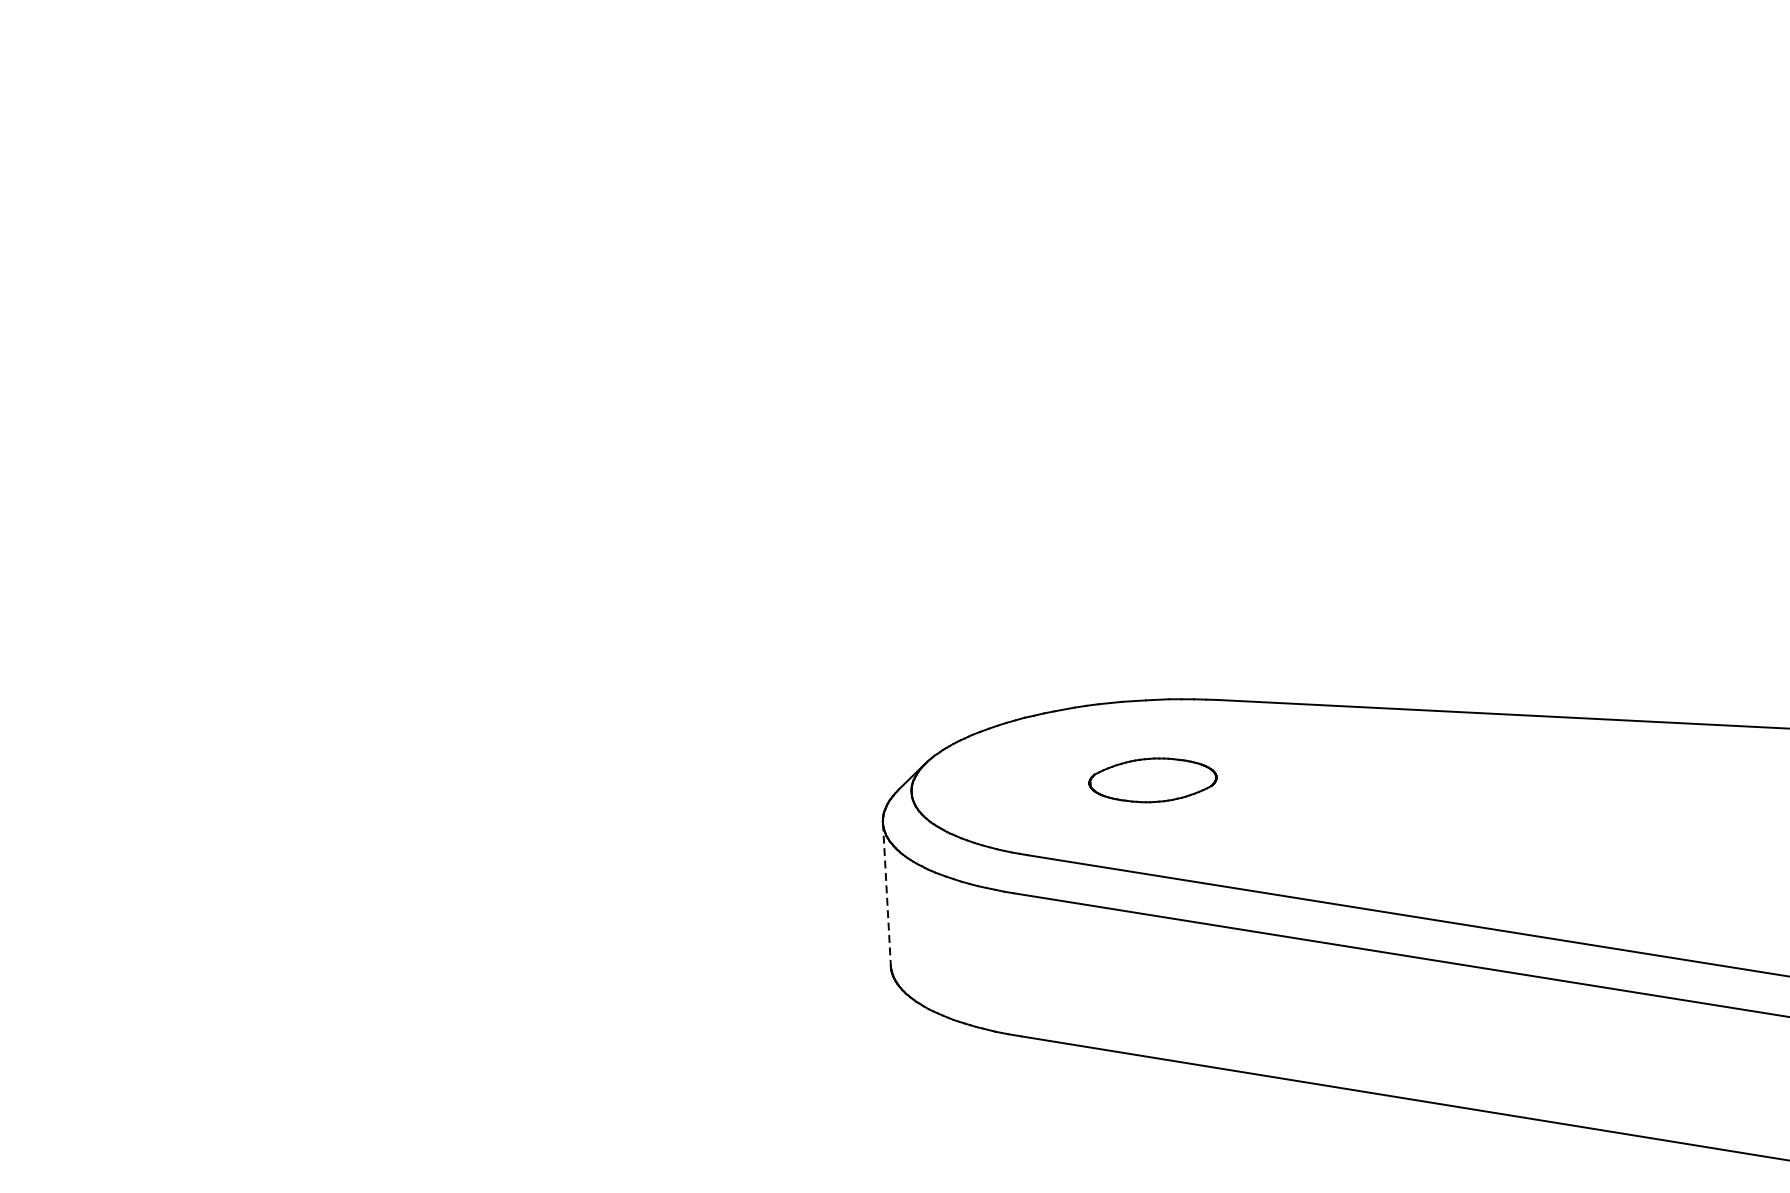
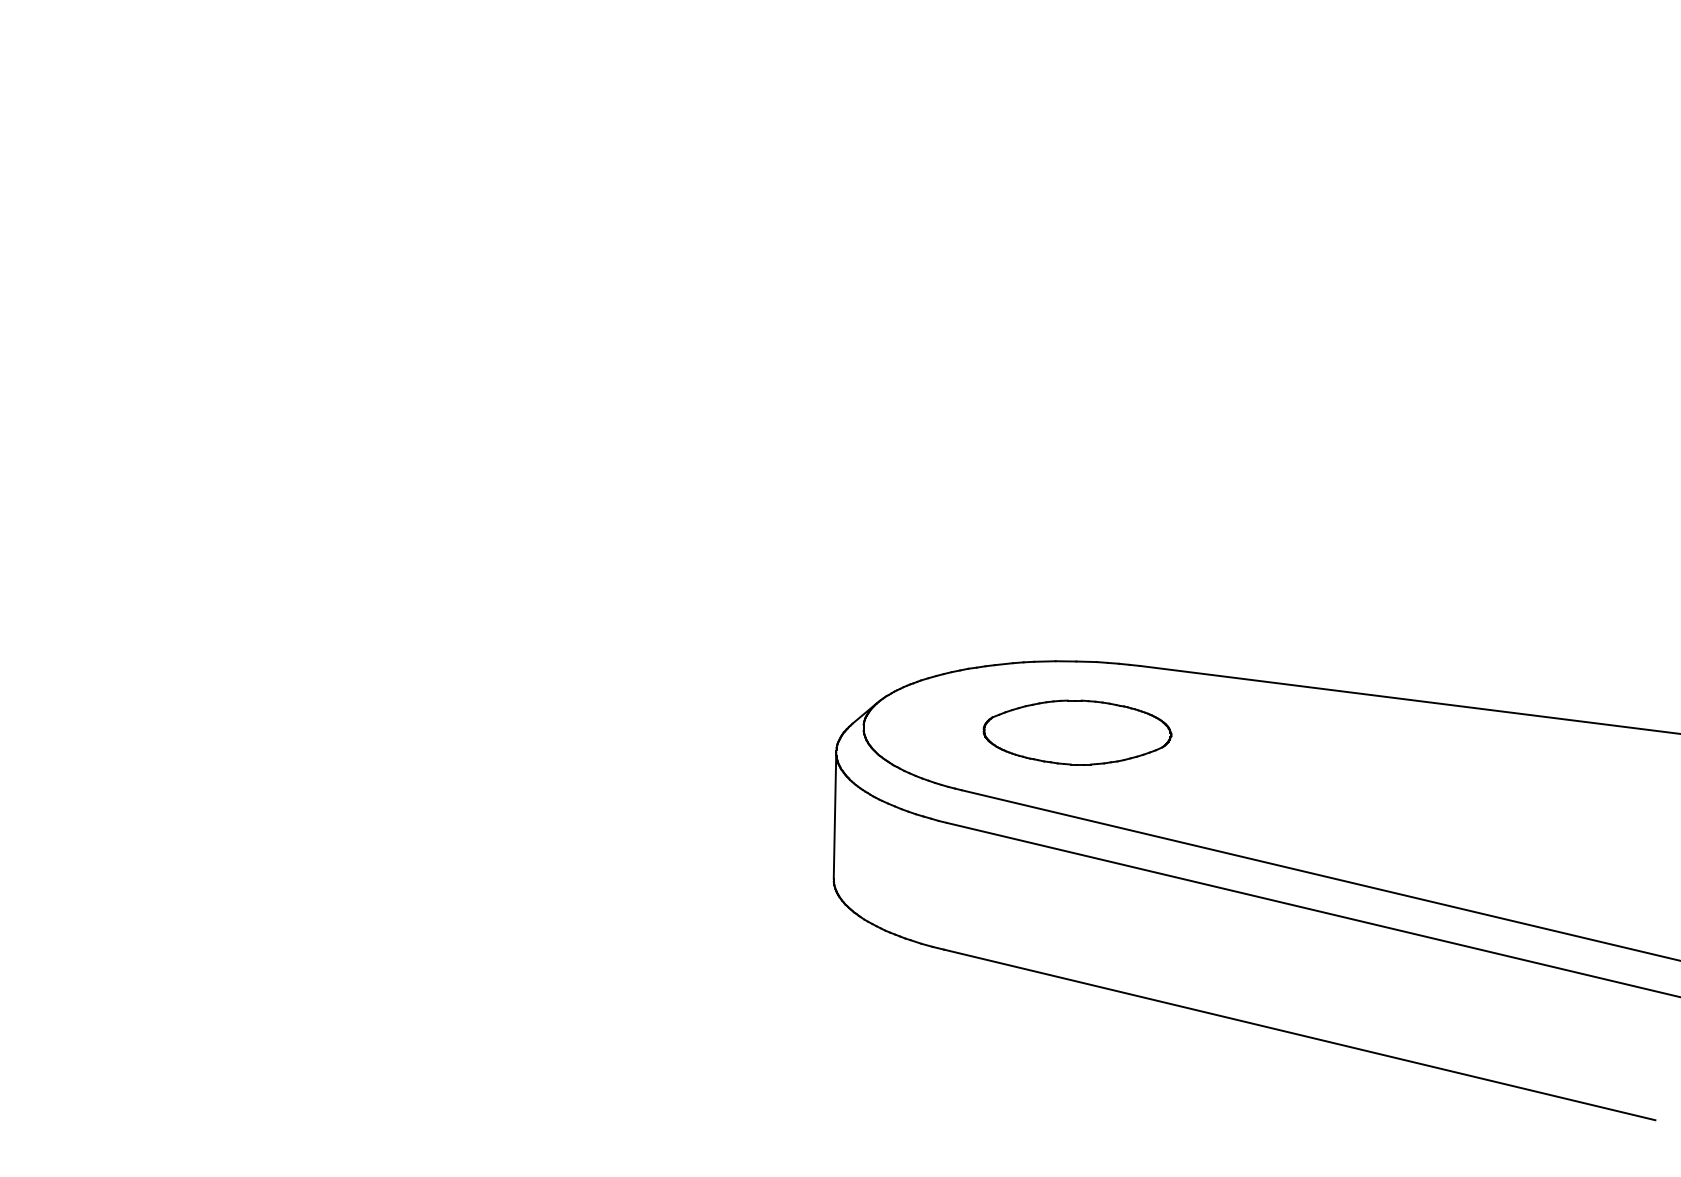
part: (1153, 780) -> (1077, 732), size x1.67
line: (887, 895) -> (835, 816), dashed -> solid

